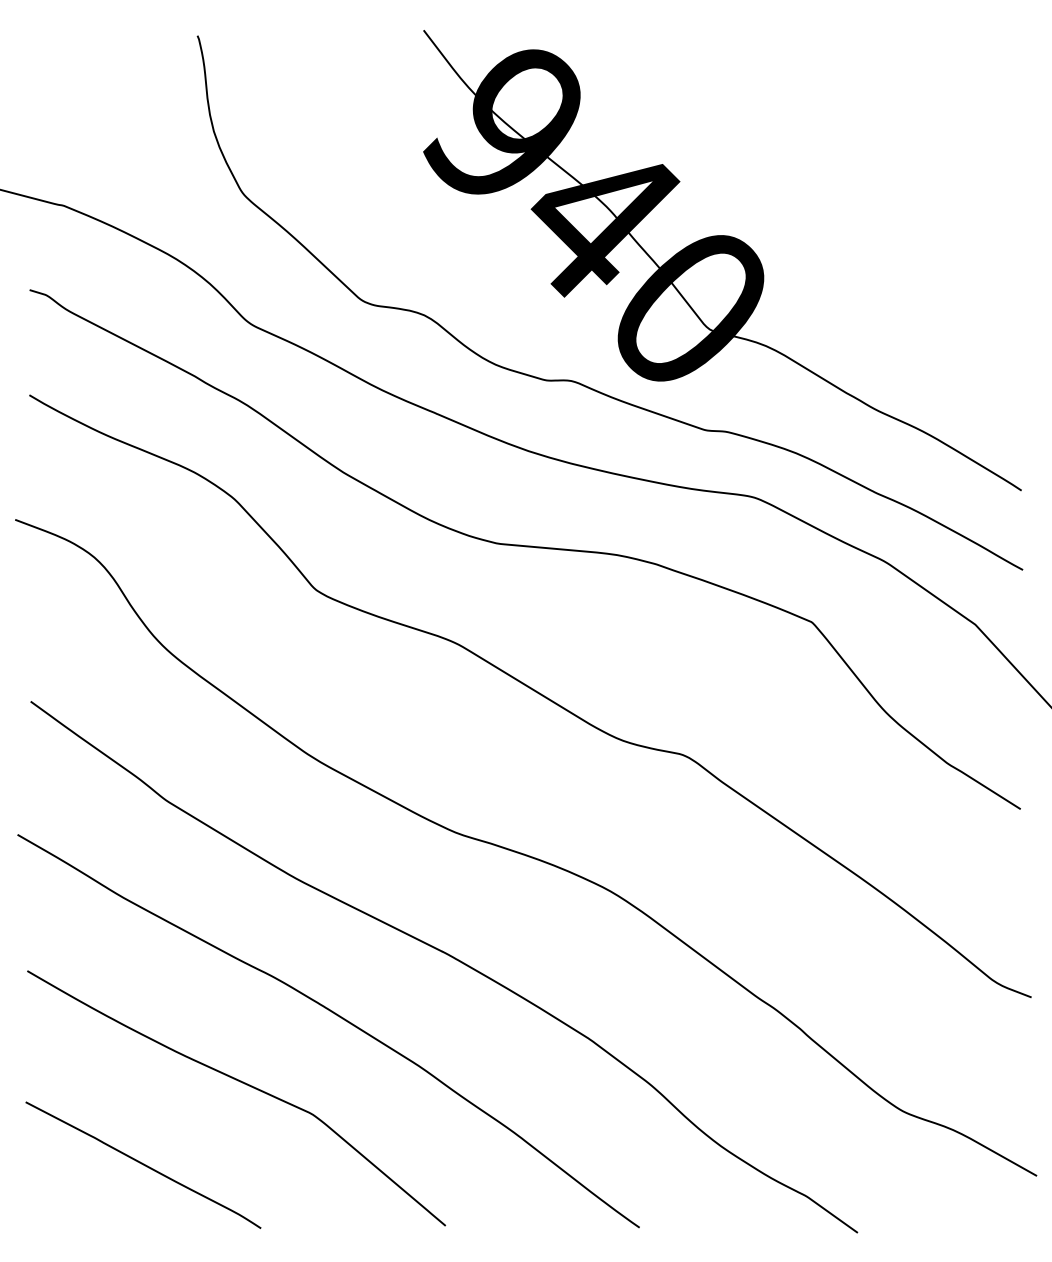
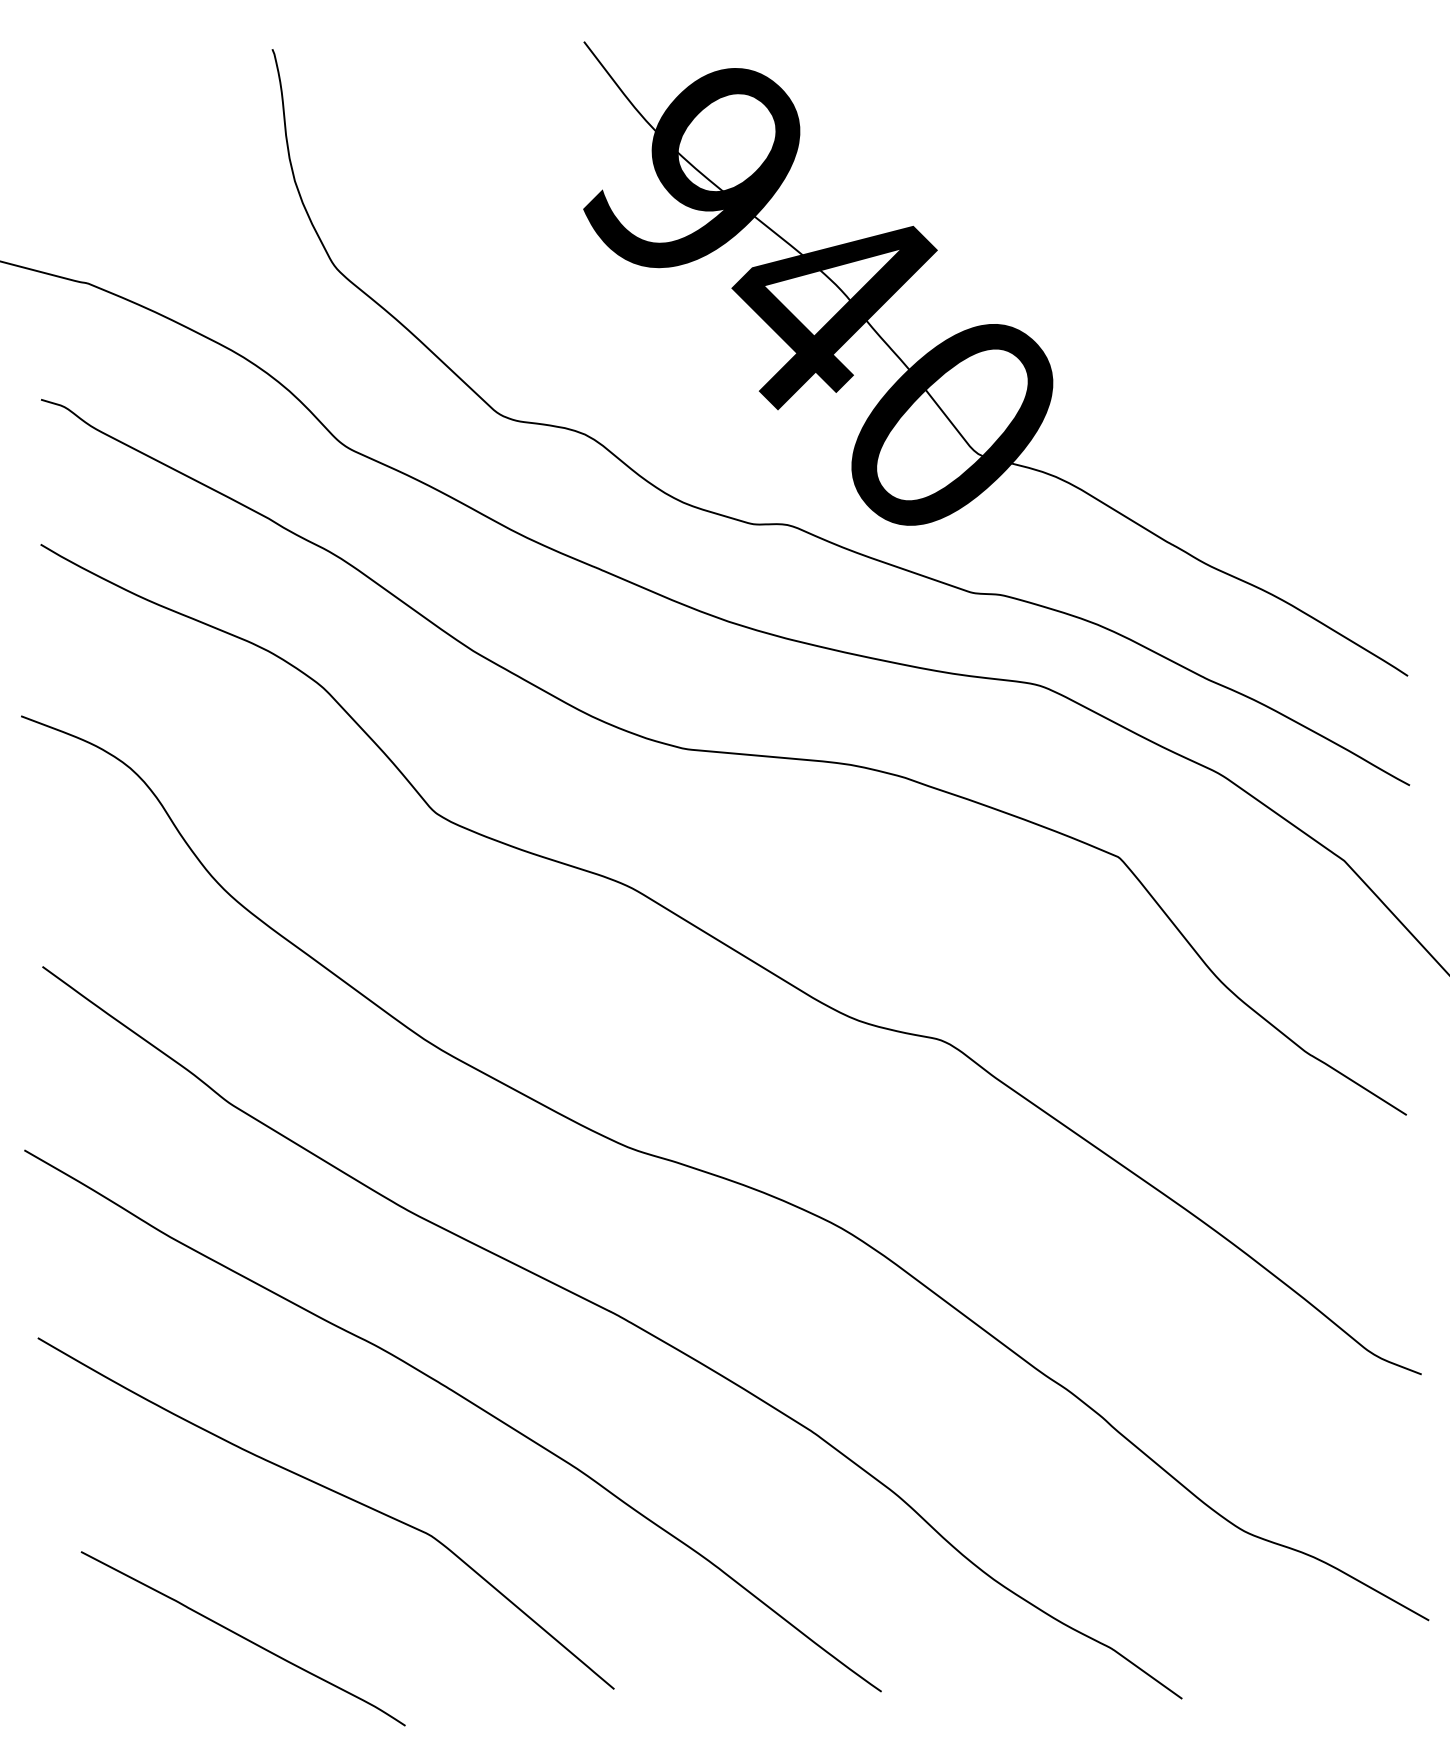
curve: (143, 1164) -> (243, 1637), moved

